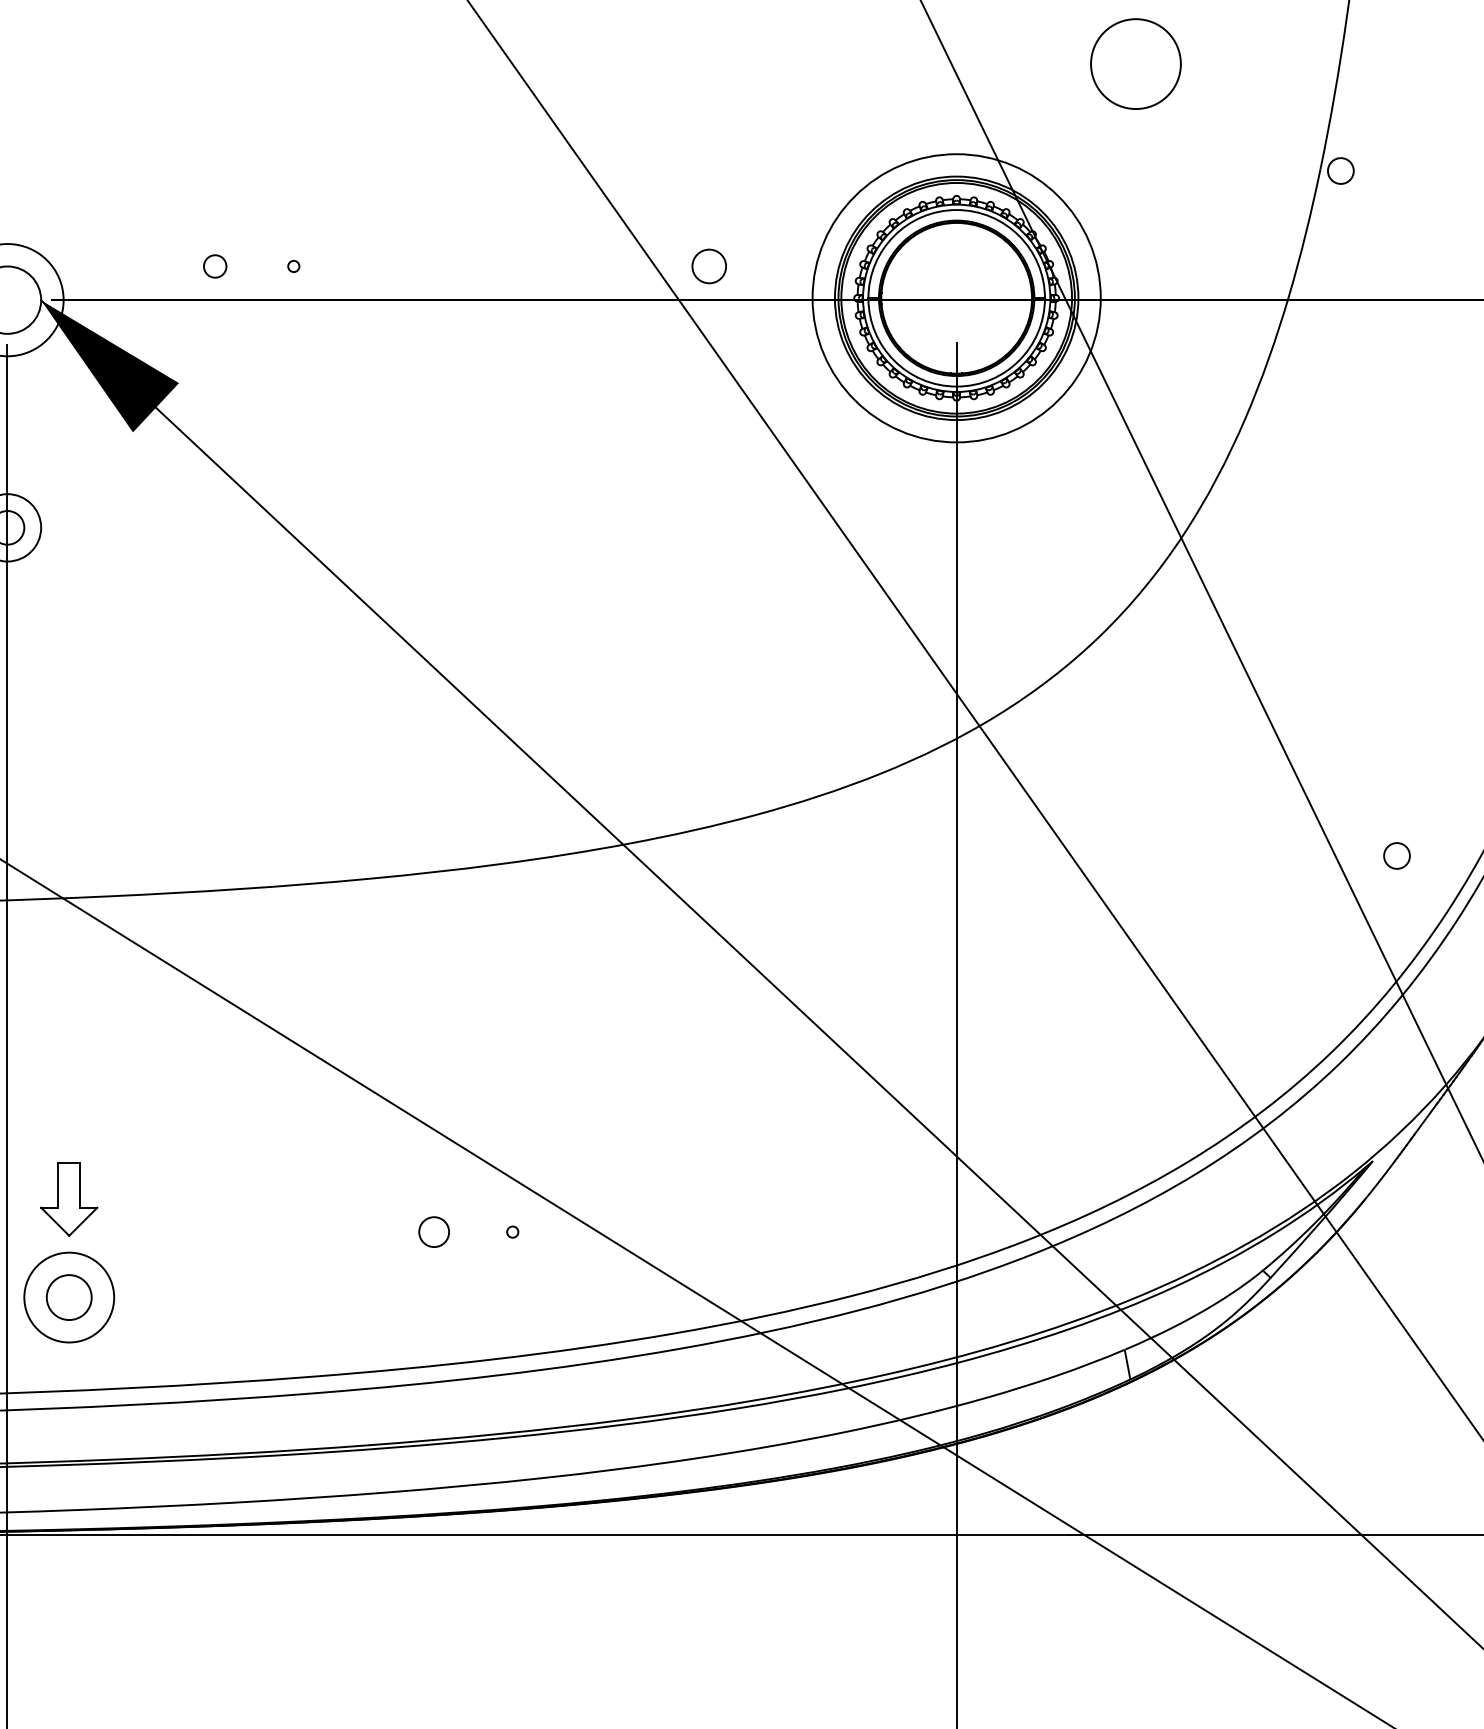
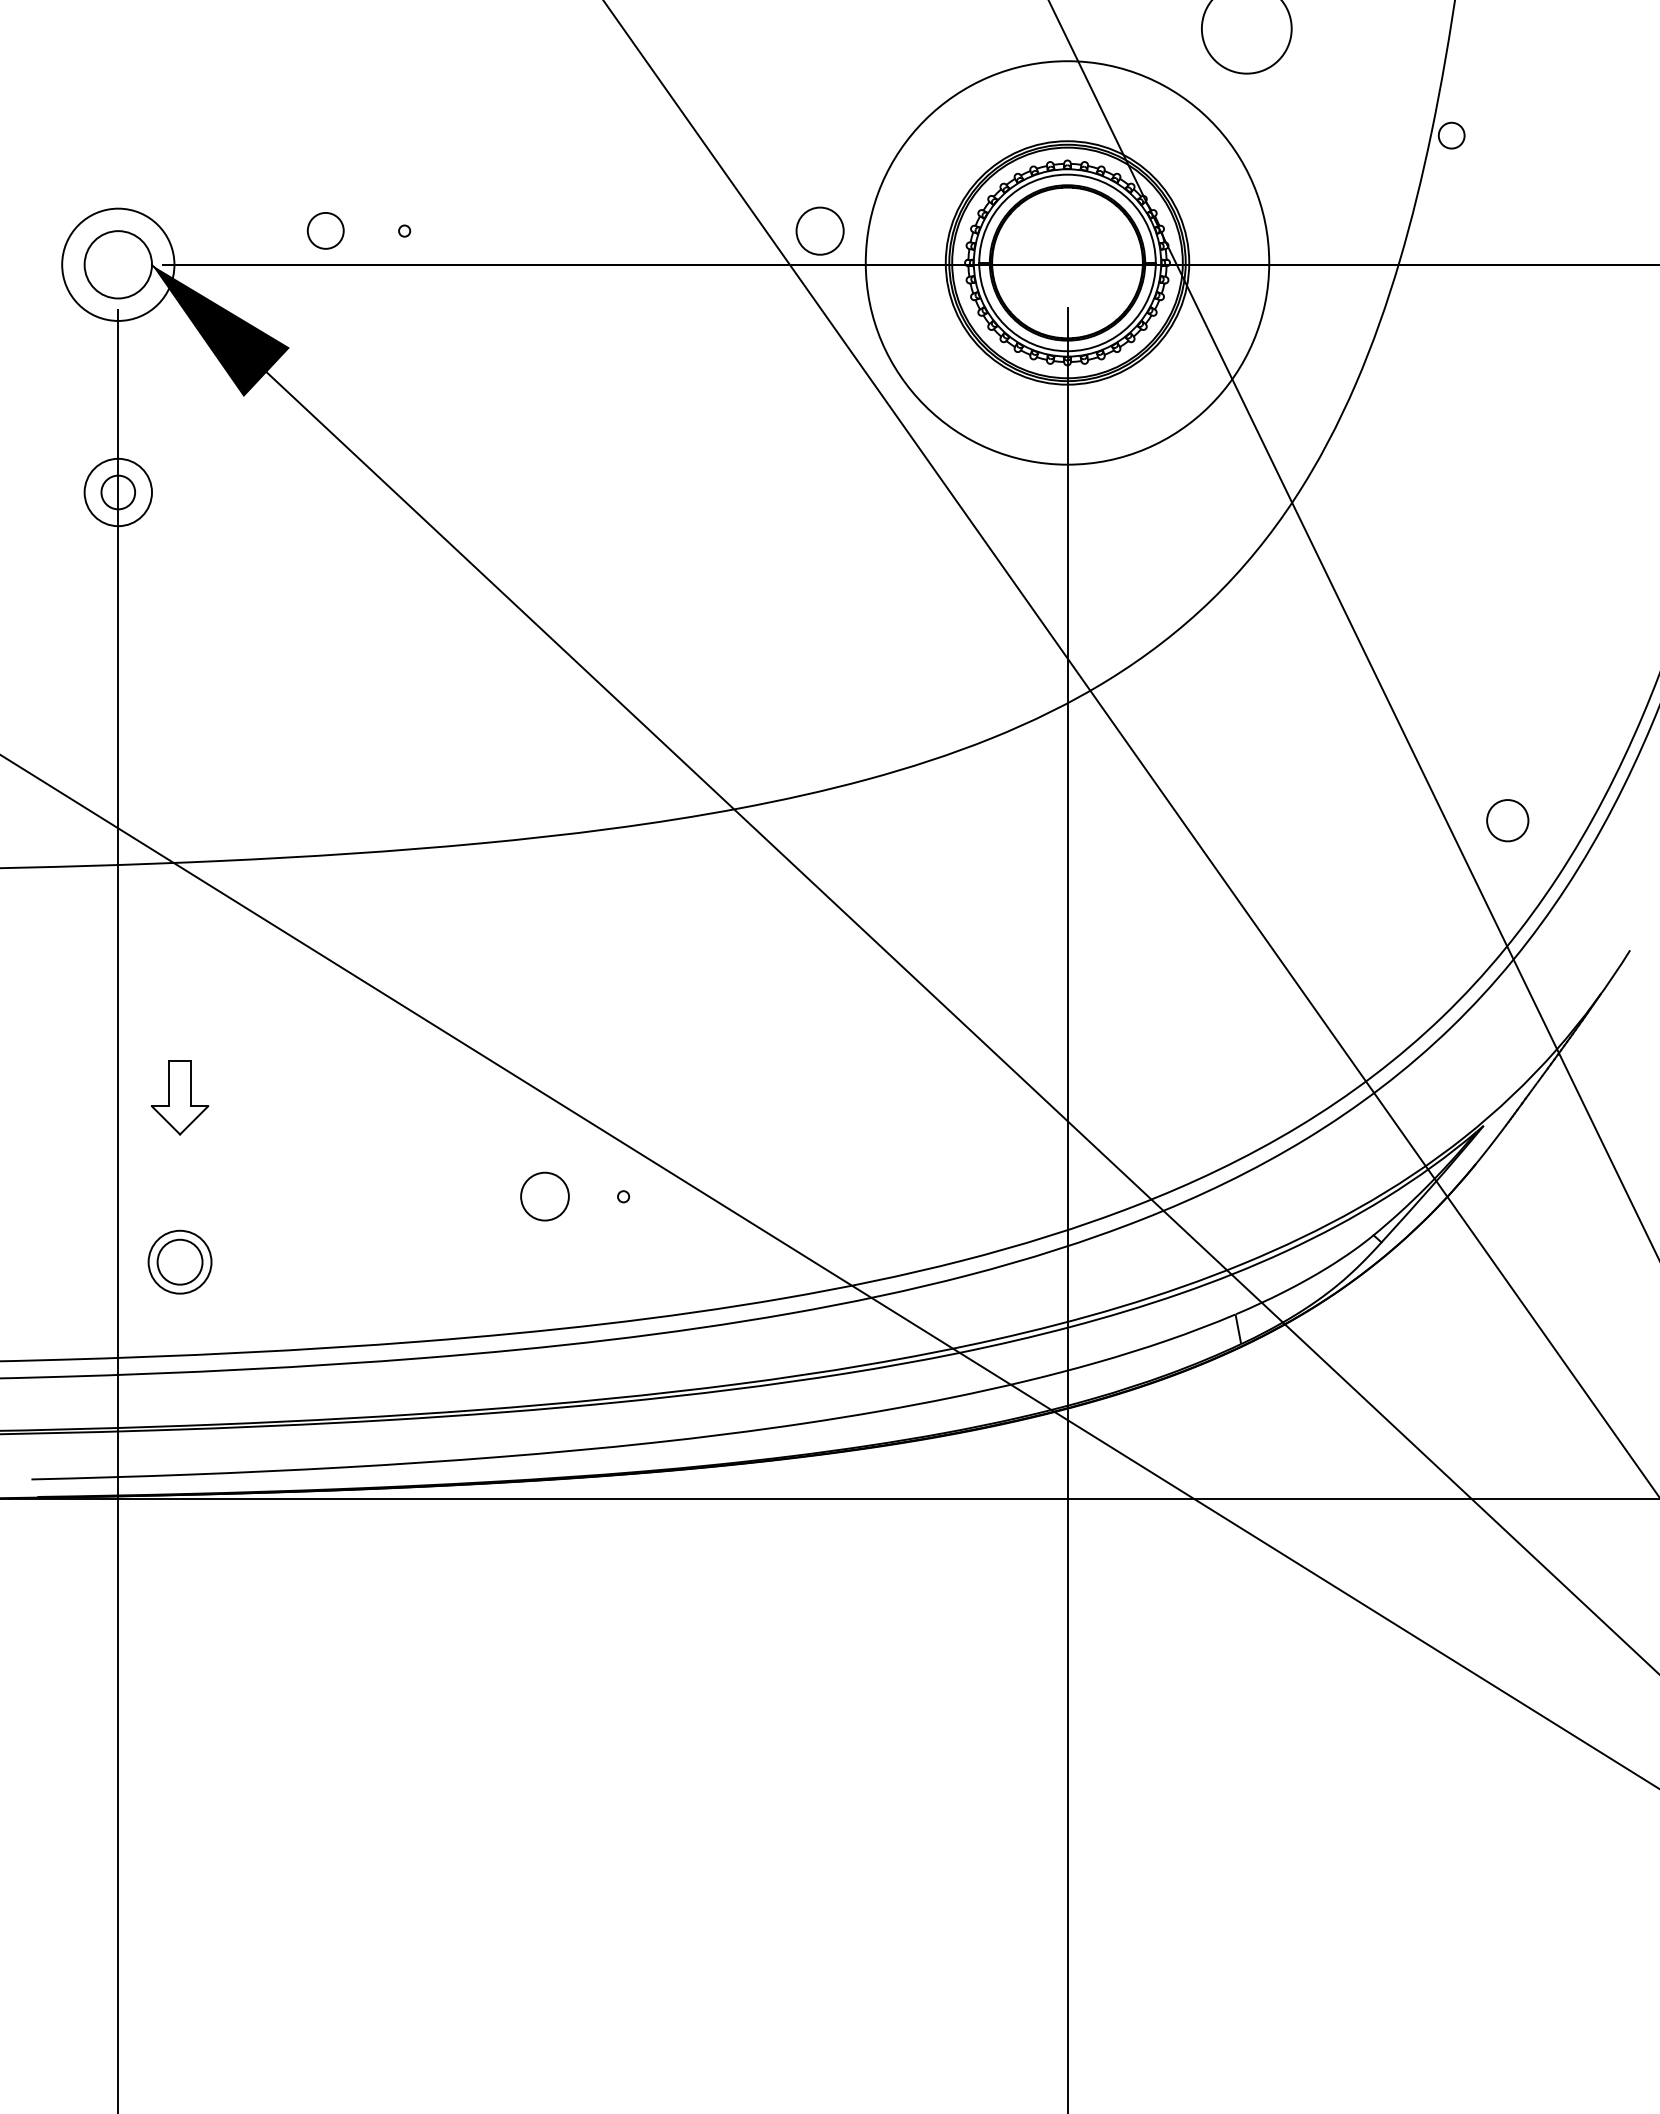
circle: (708, 265) -> (819, 230), size x1.4
circle: (215, 266) -> (326, 231), size x1.6
circle: (956, 297) -> (1067, 262), size x1.4
circle: (1396, 855) -> (1507, 820), size x1.6
part: (69, 1198) -> (180, 1097), moved
circle: (433, 1231) -> (544, 1196), size x1.6
circle: (68, 1297) -> (179, 1262), size x0.7

